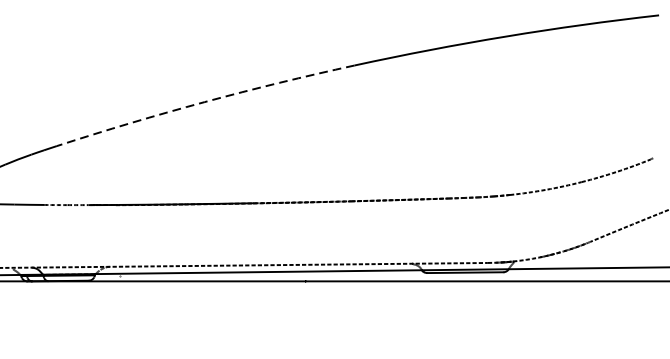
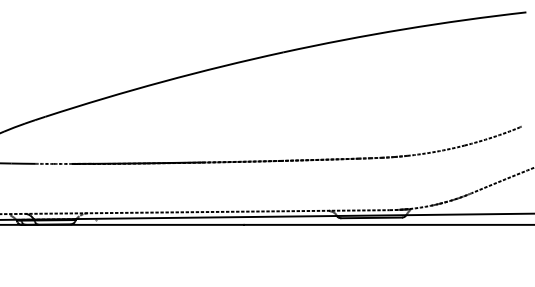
arc: (204, 101) -> (163, 81), dashed -> solid

